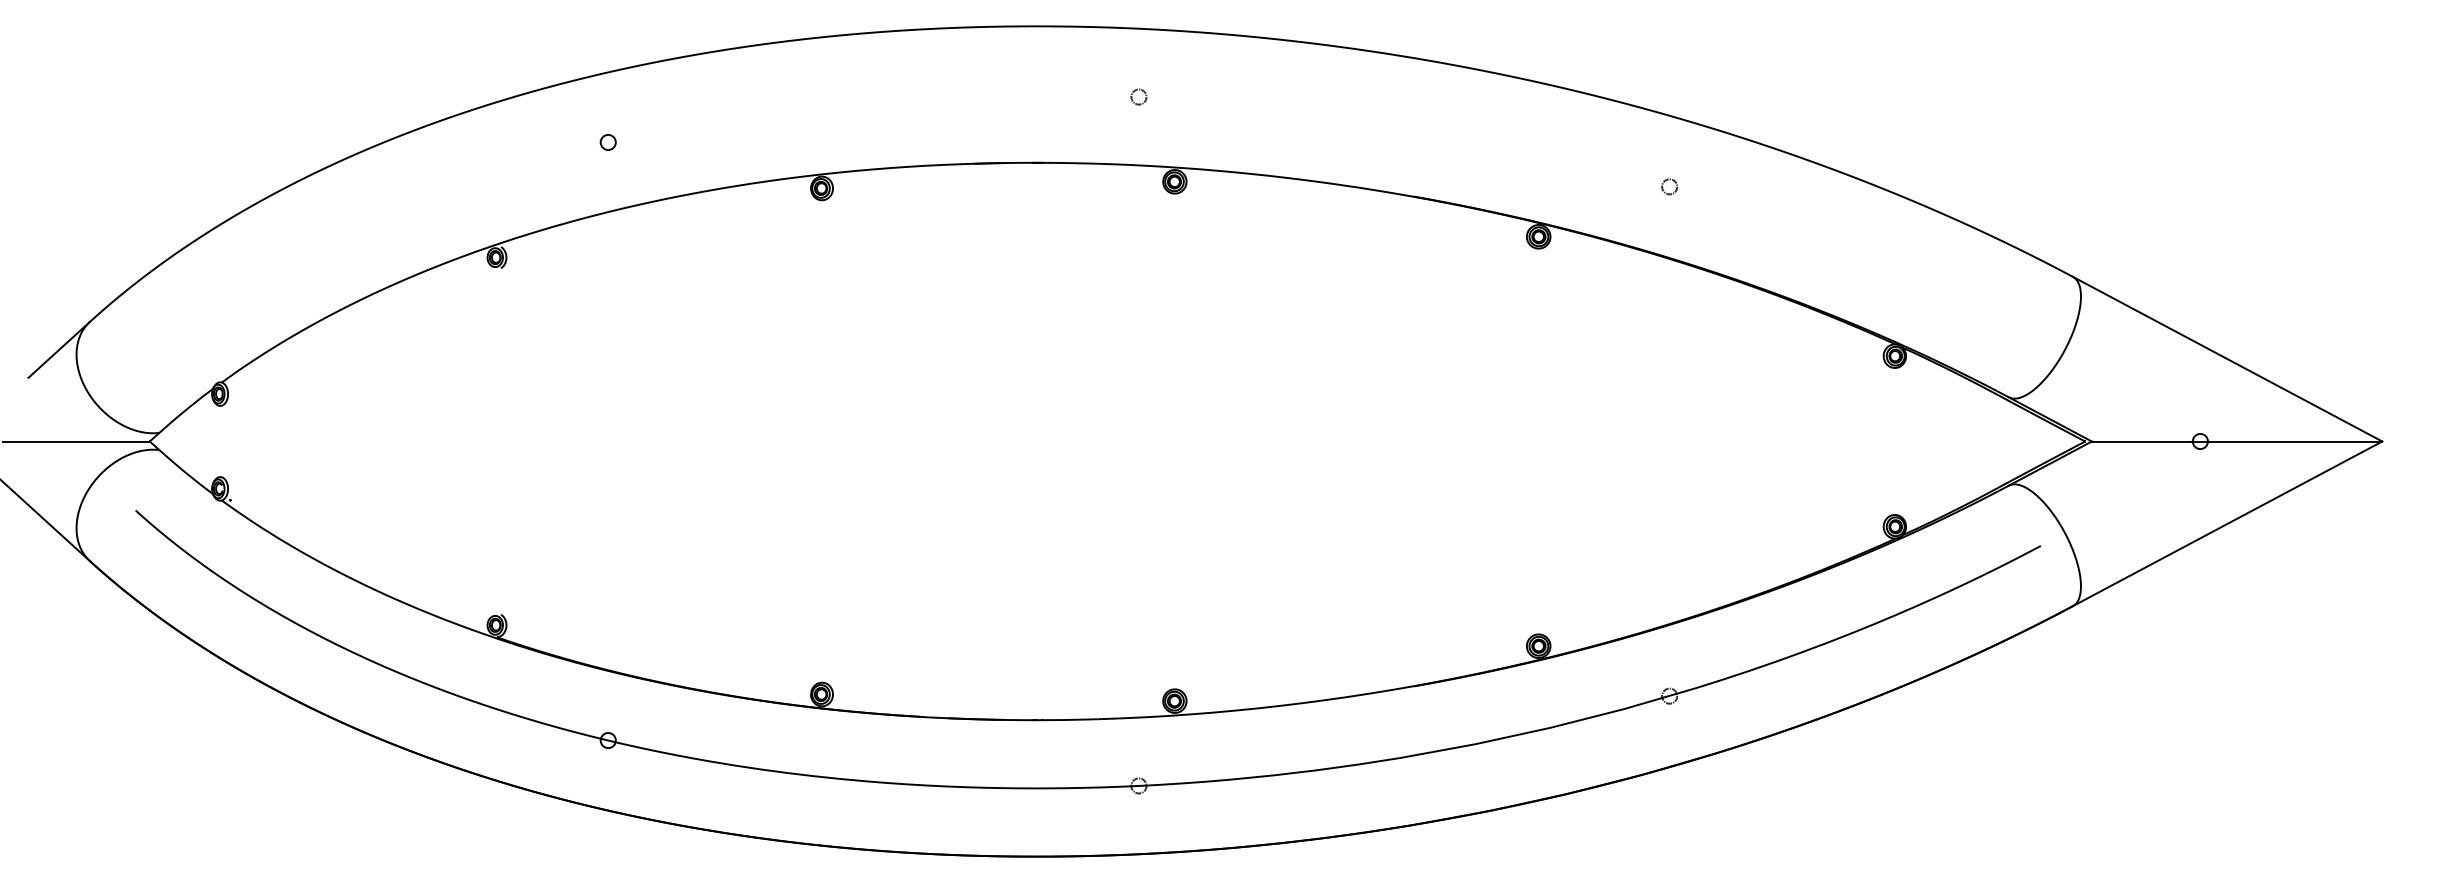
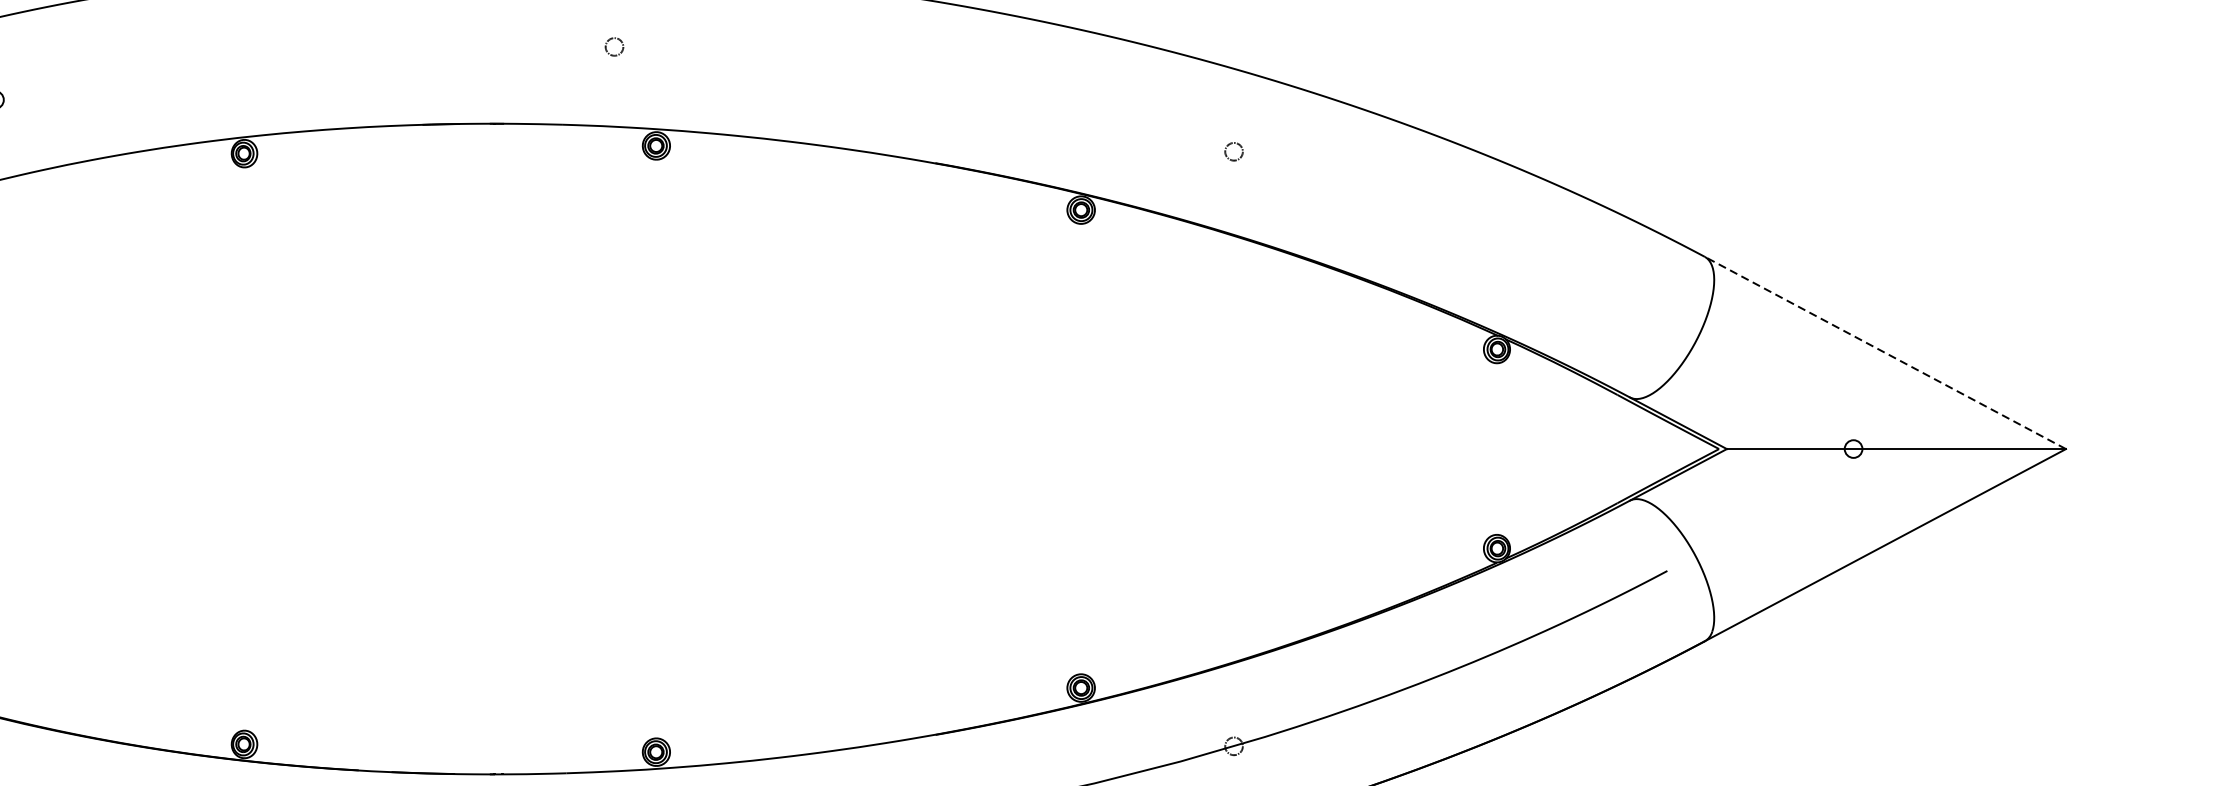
line: (2227, 358) -> (1885, 352), solid -> dashed

